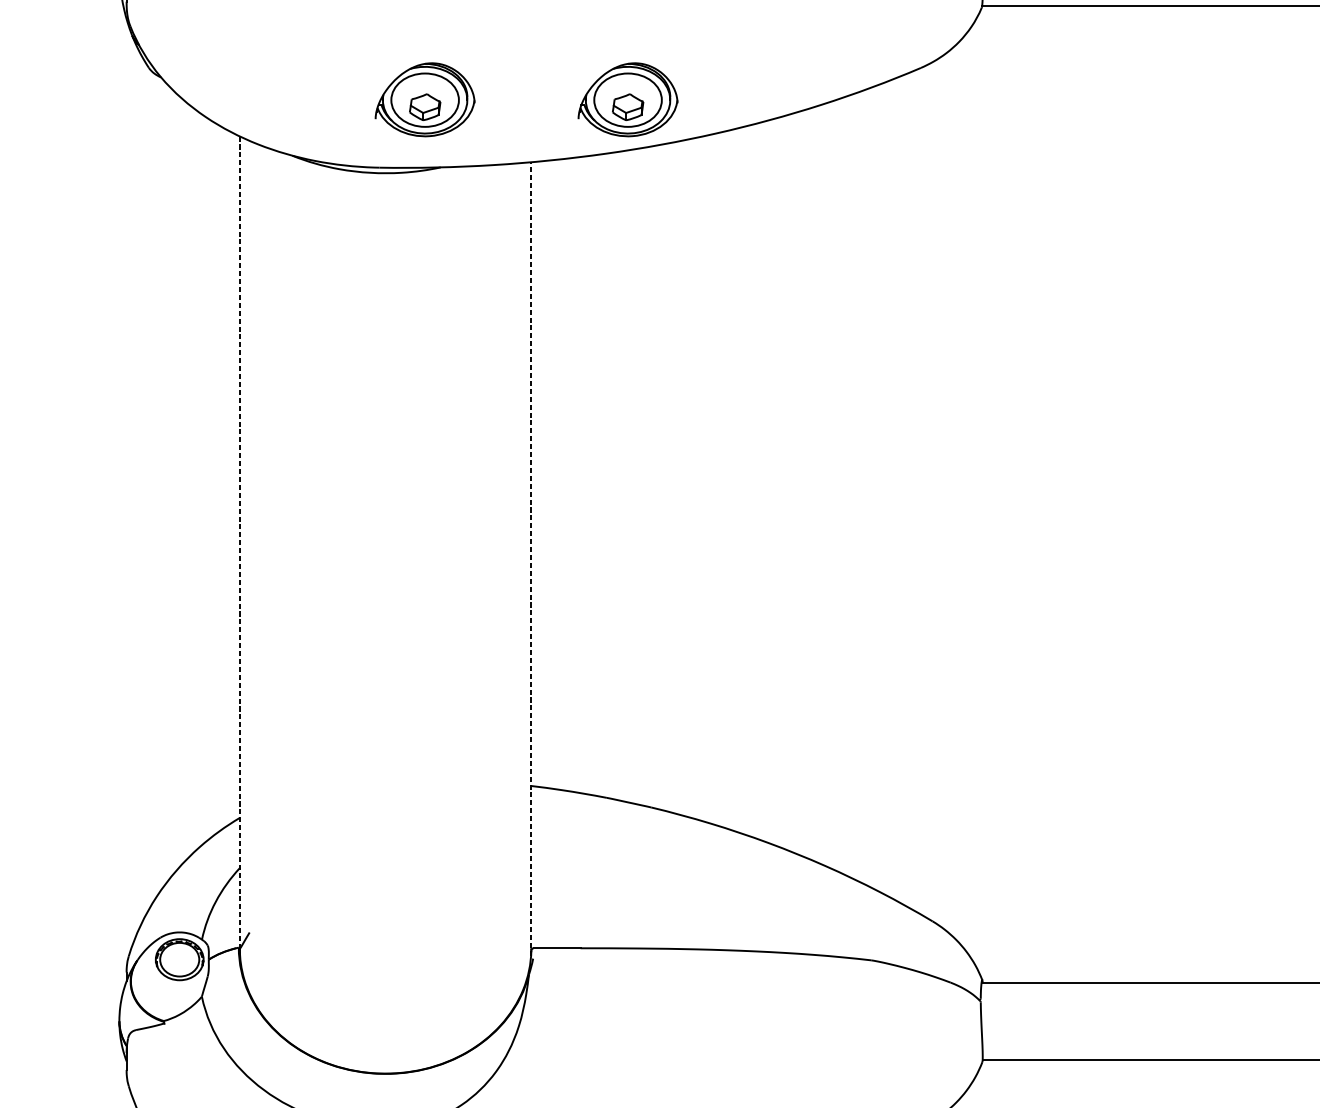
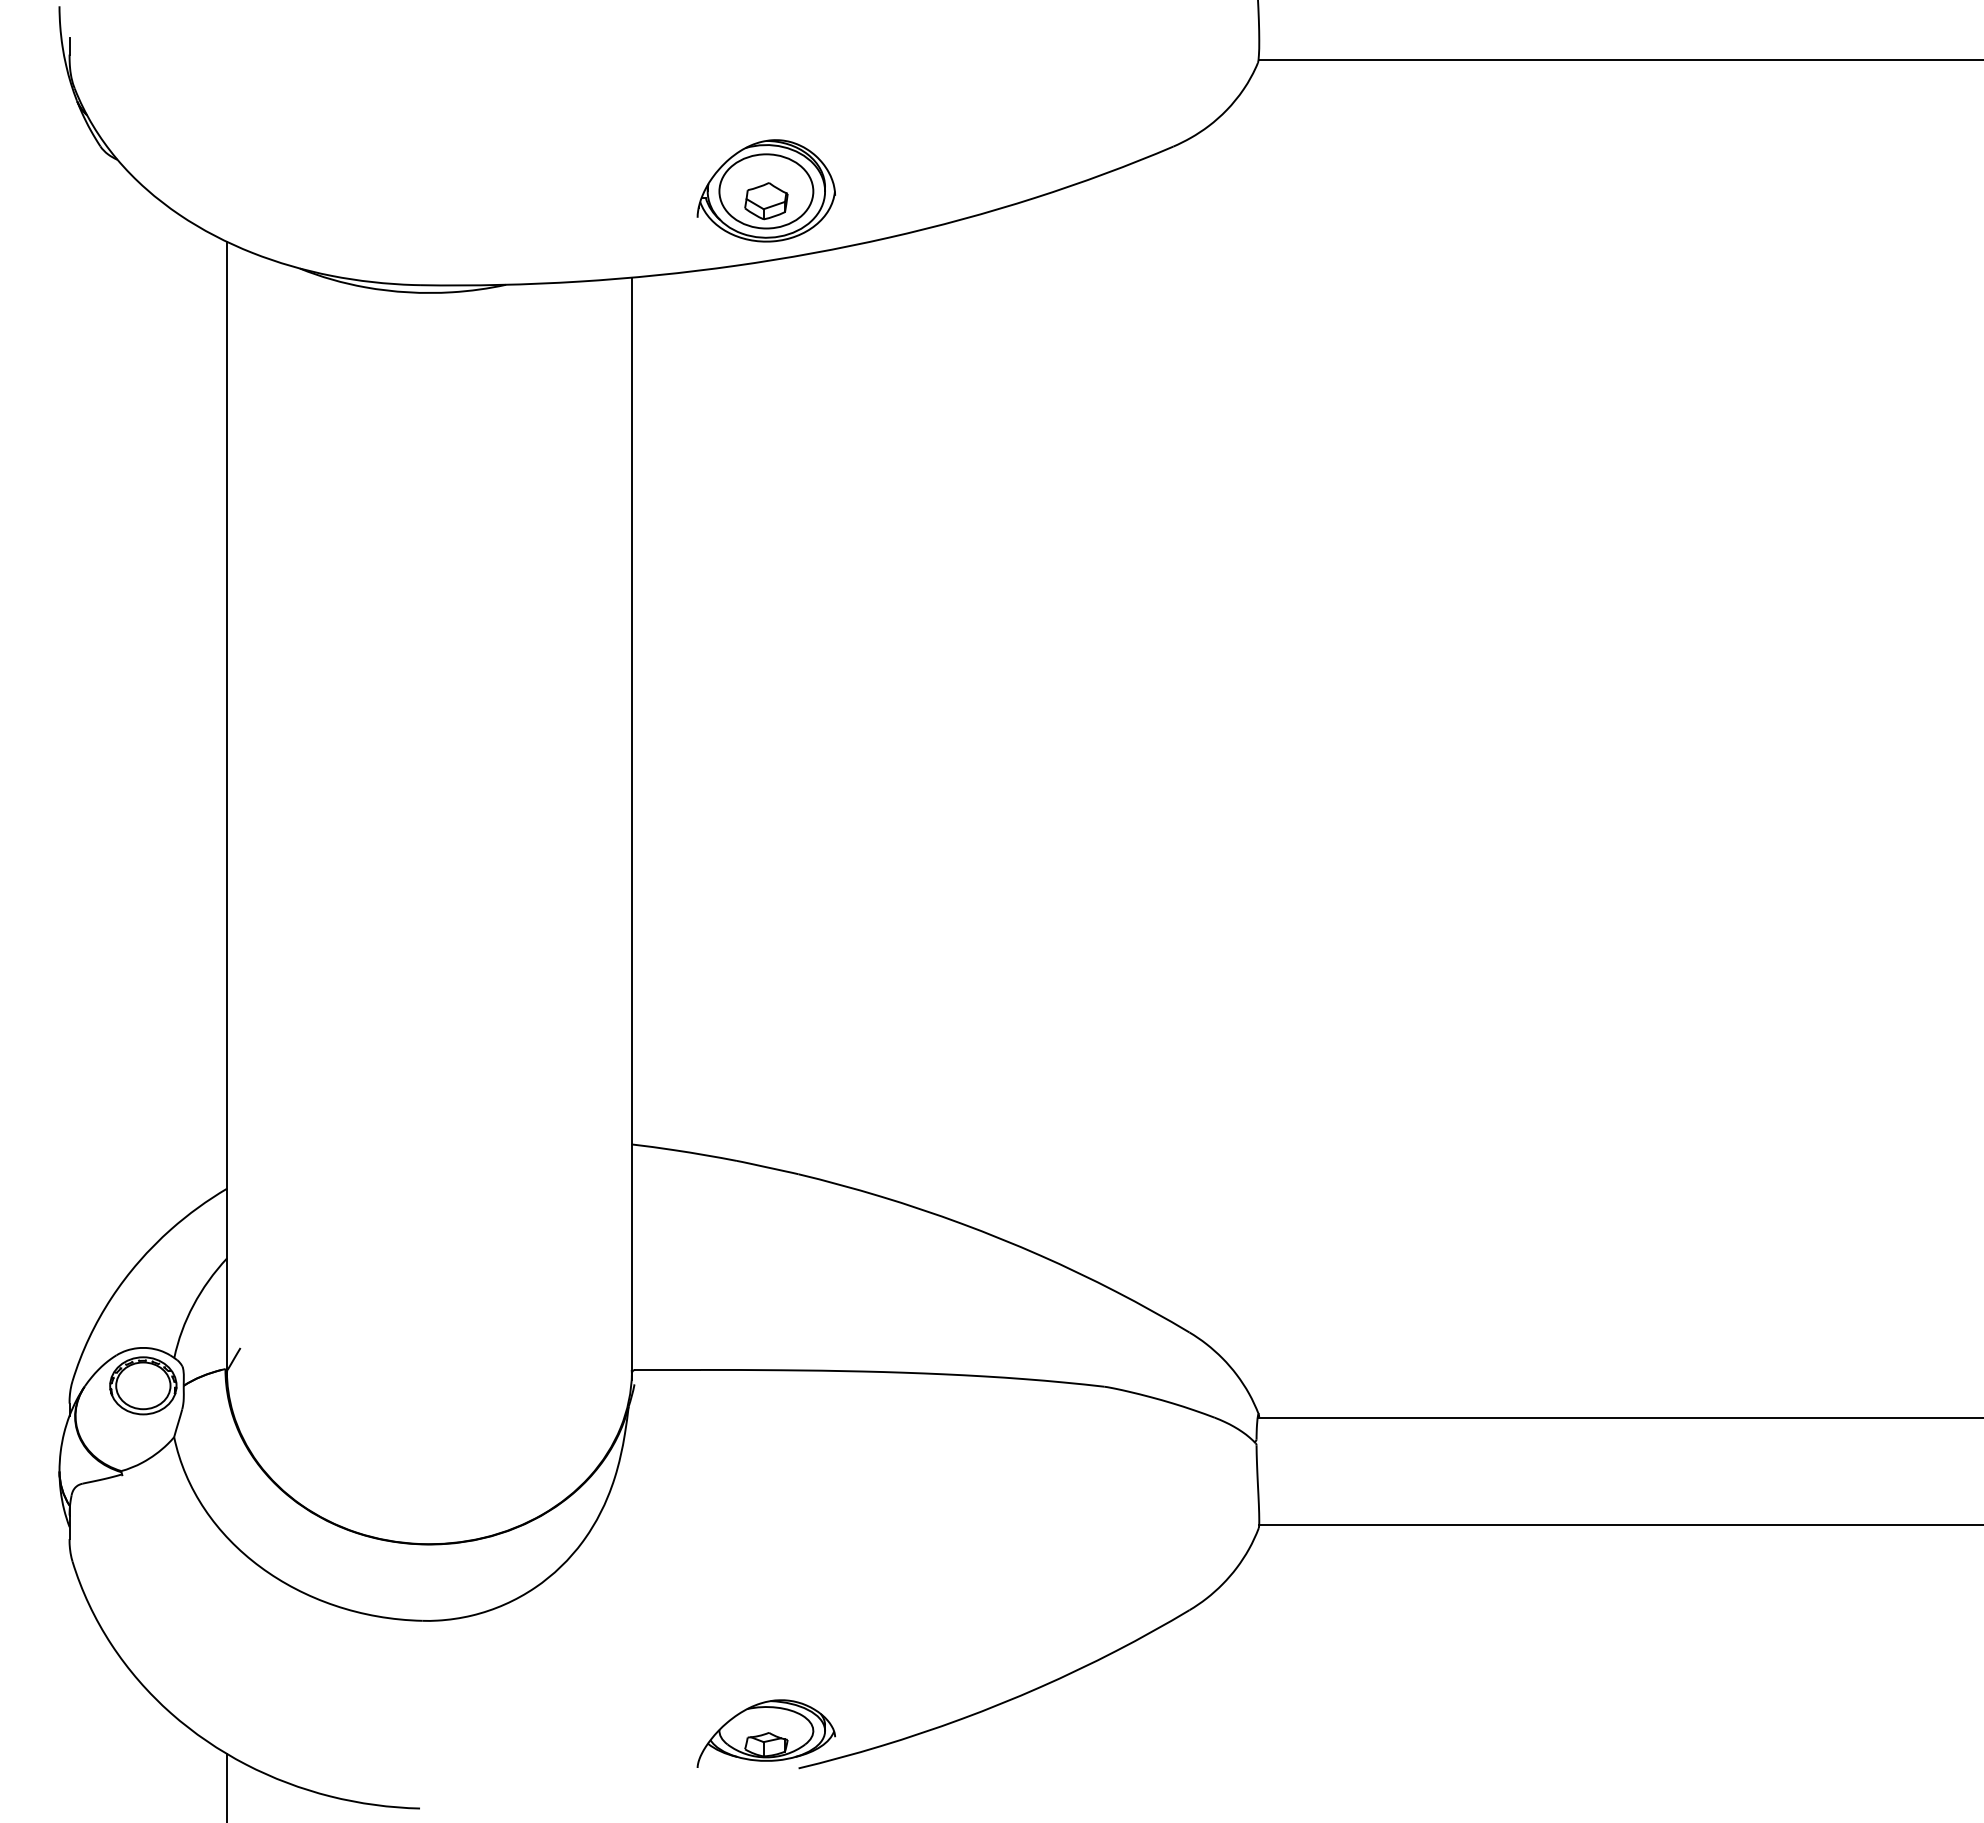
part: (424, 99) -> (483, 190), removed
line: (240, 546) -> (227, 811), dashed -> solid
line: (530, 558) -> (631, 828), dashed -> solid

